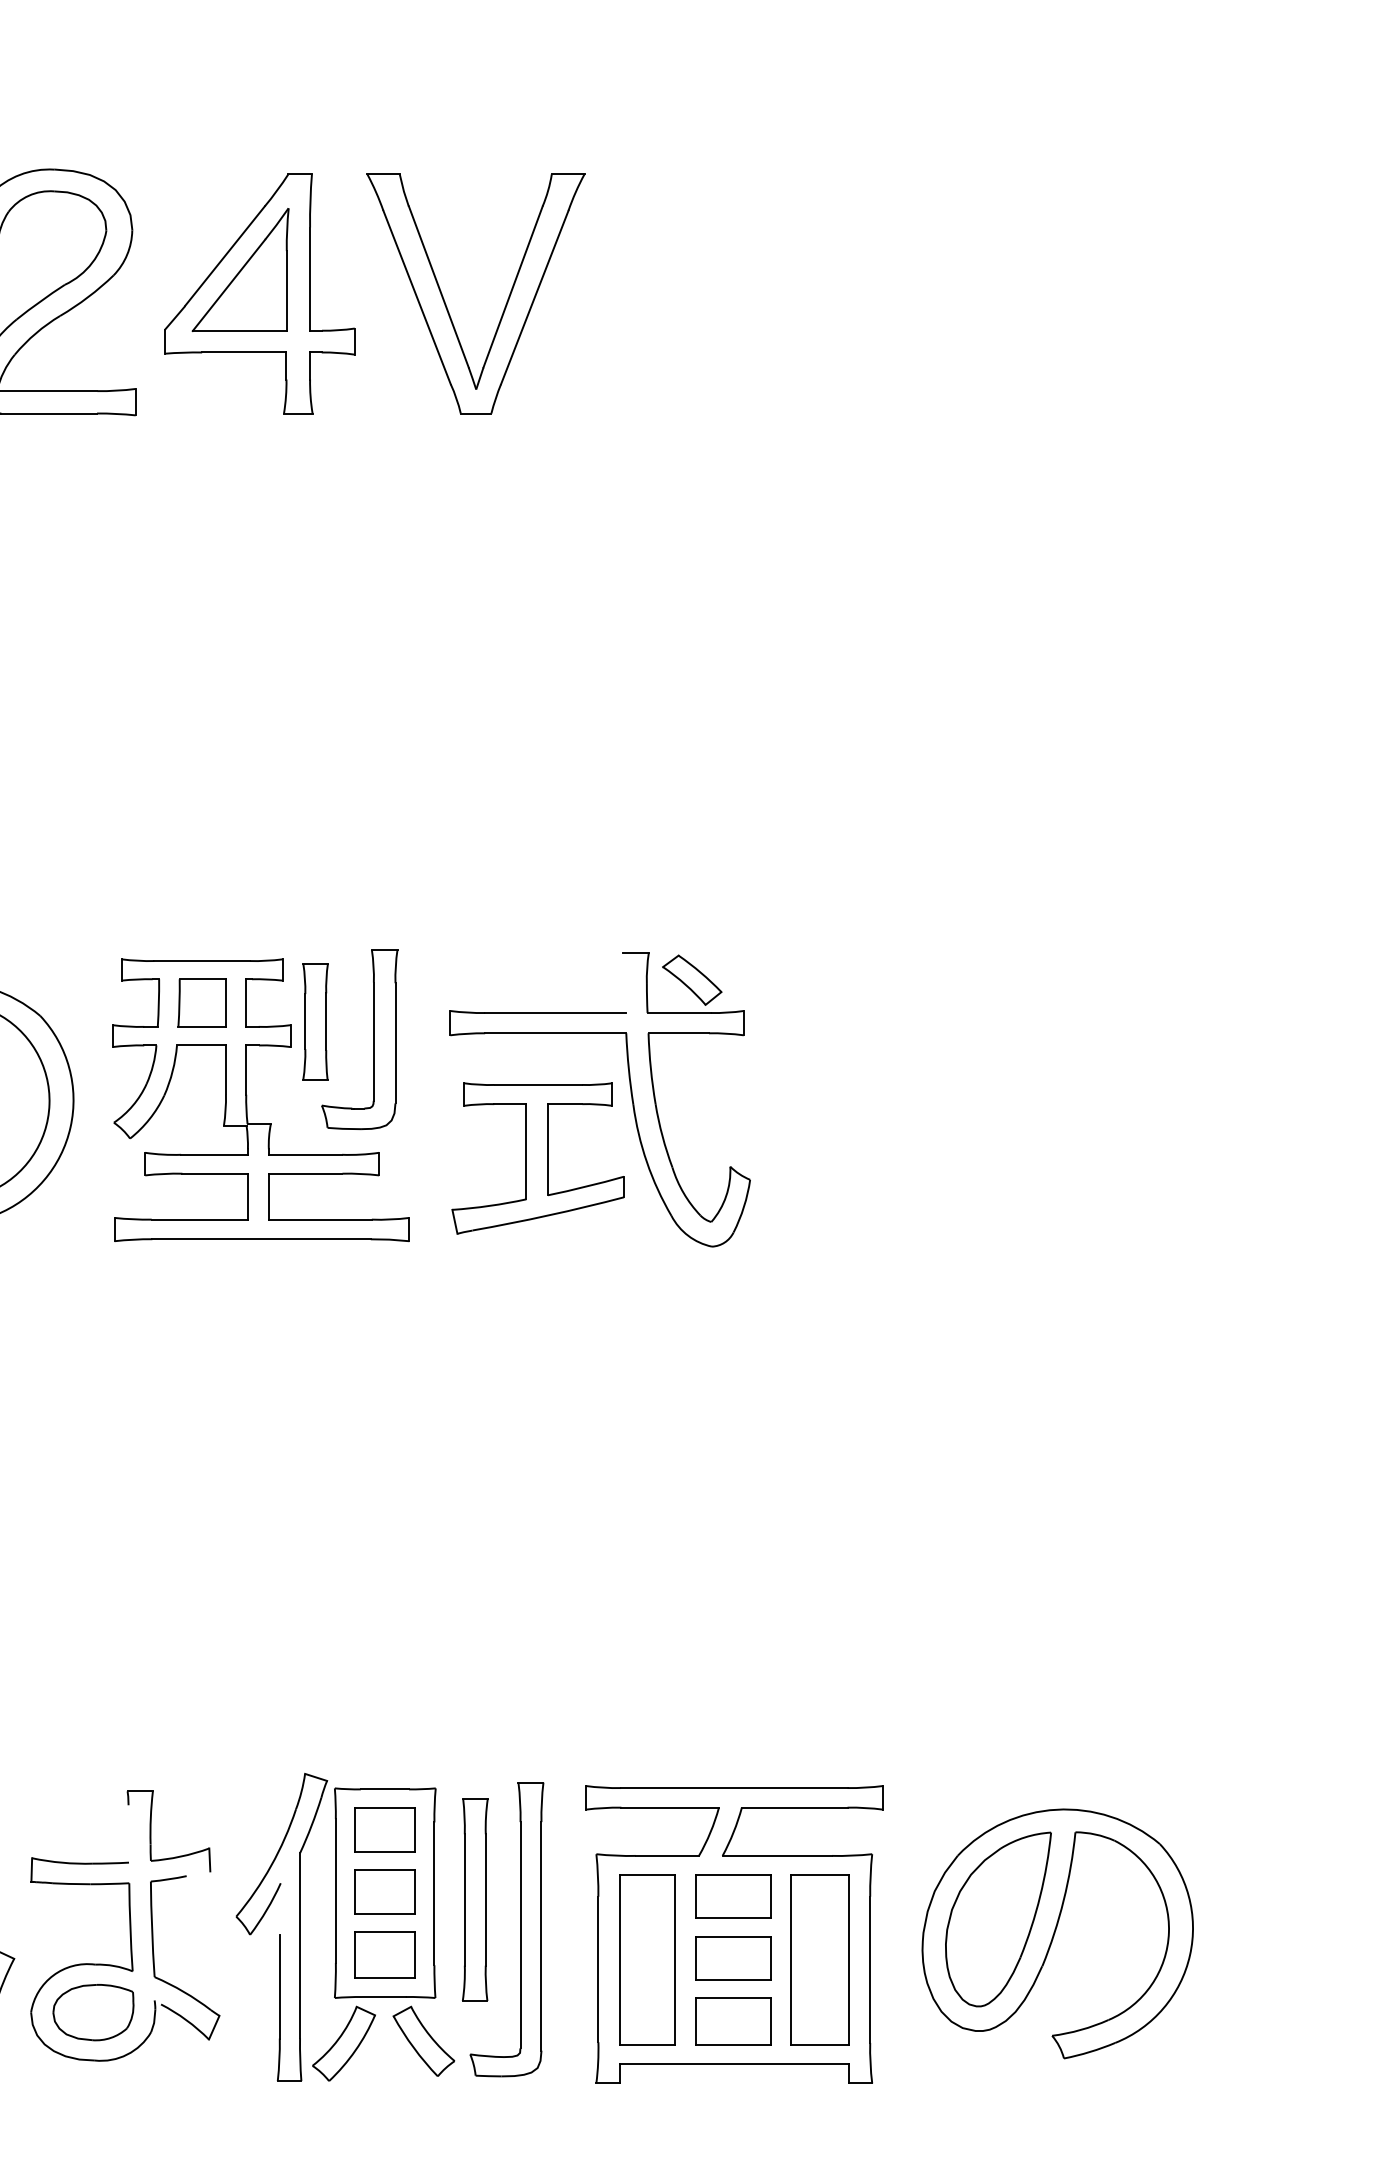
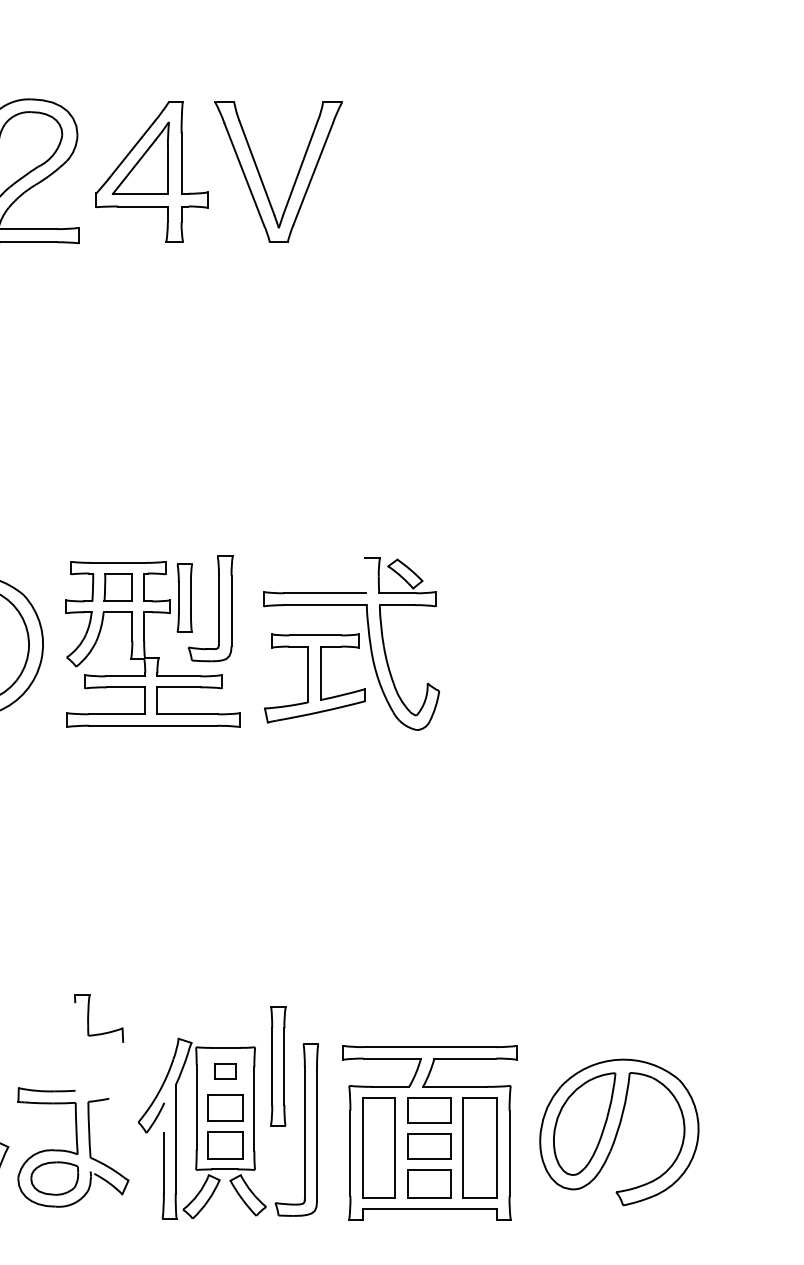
part: (152, 1828) -> (89, 1016), moved
part: (385, 1829) -> (225, 1071), size x0.6
part: (475, 1899) -> (278, 1066), moved

